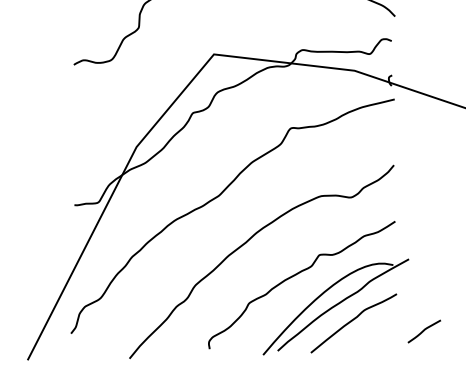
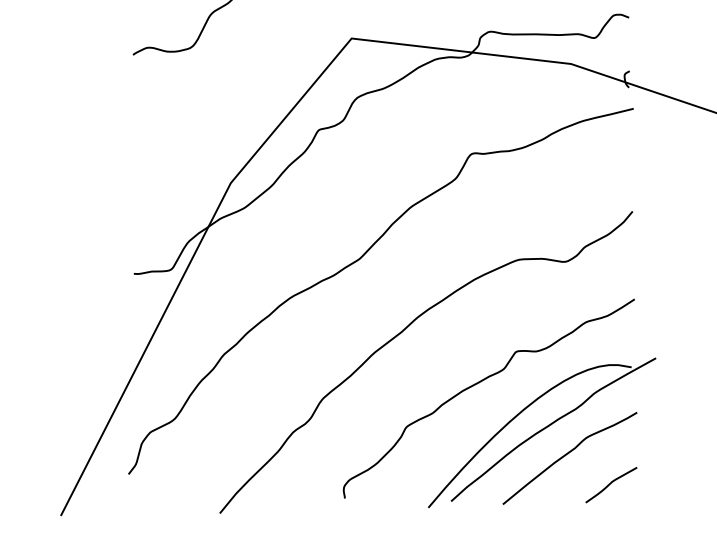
curve: (423, 331) -> (609, 485), moved

